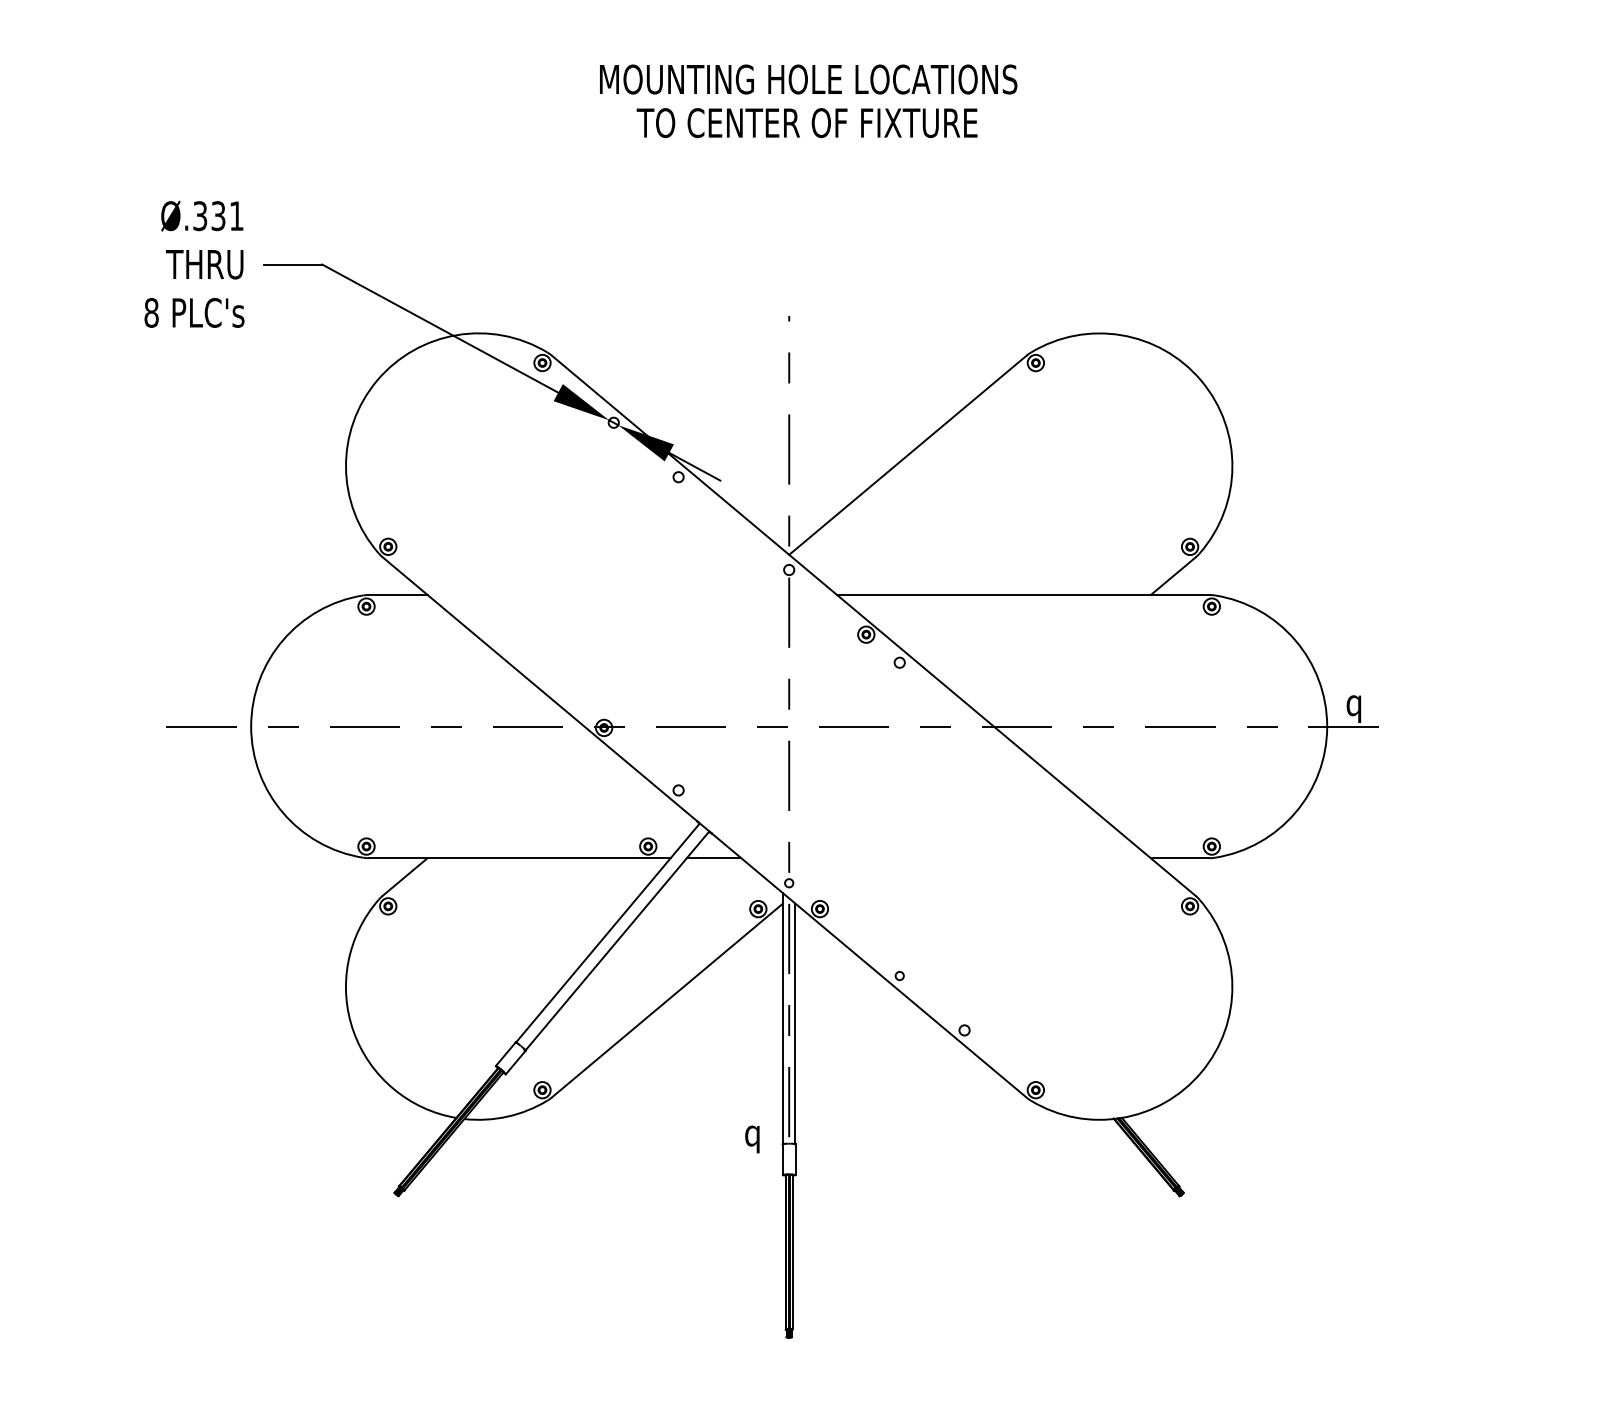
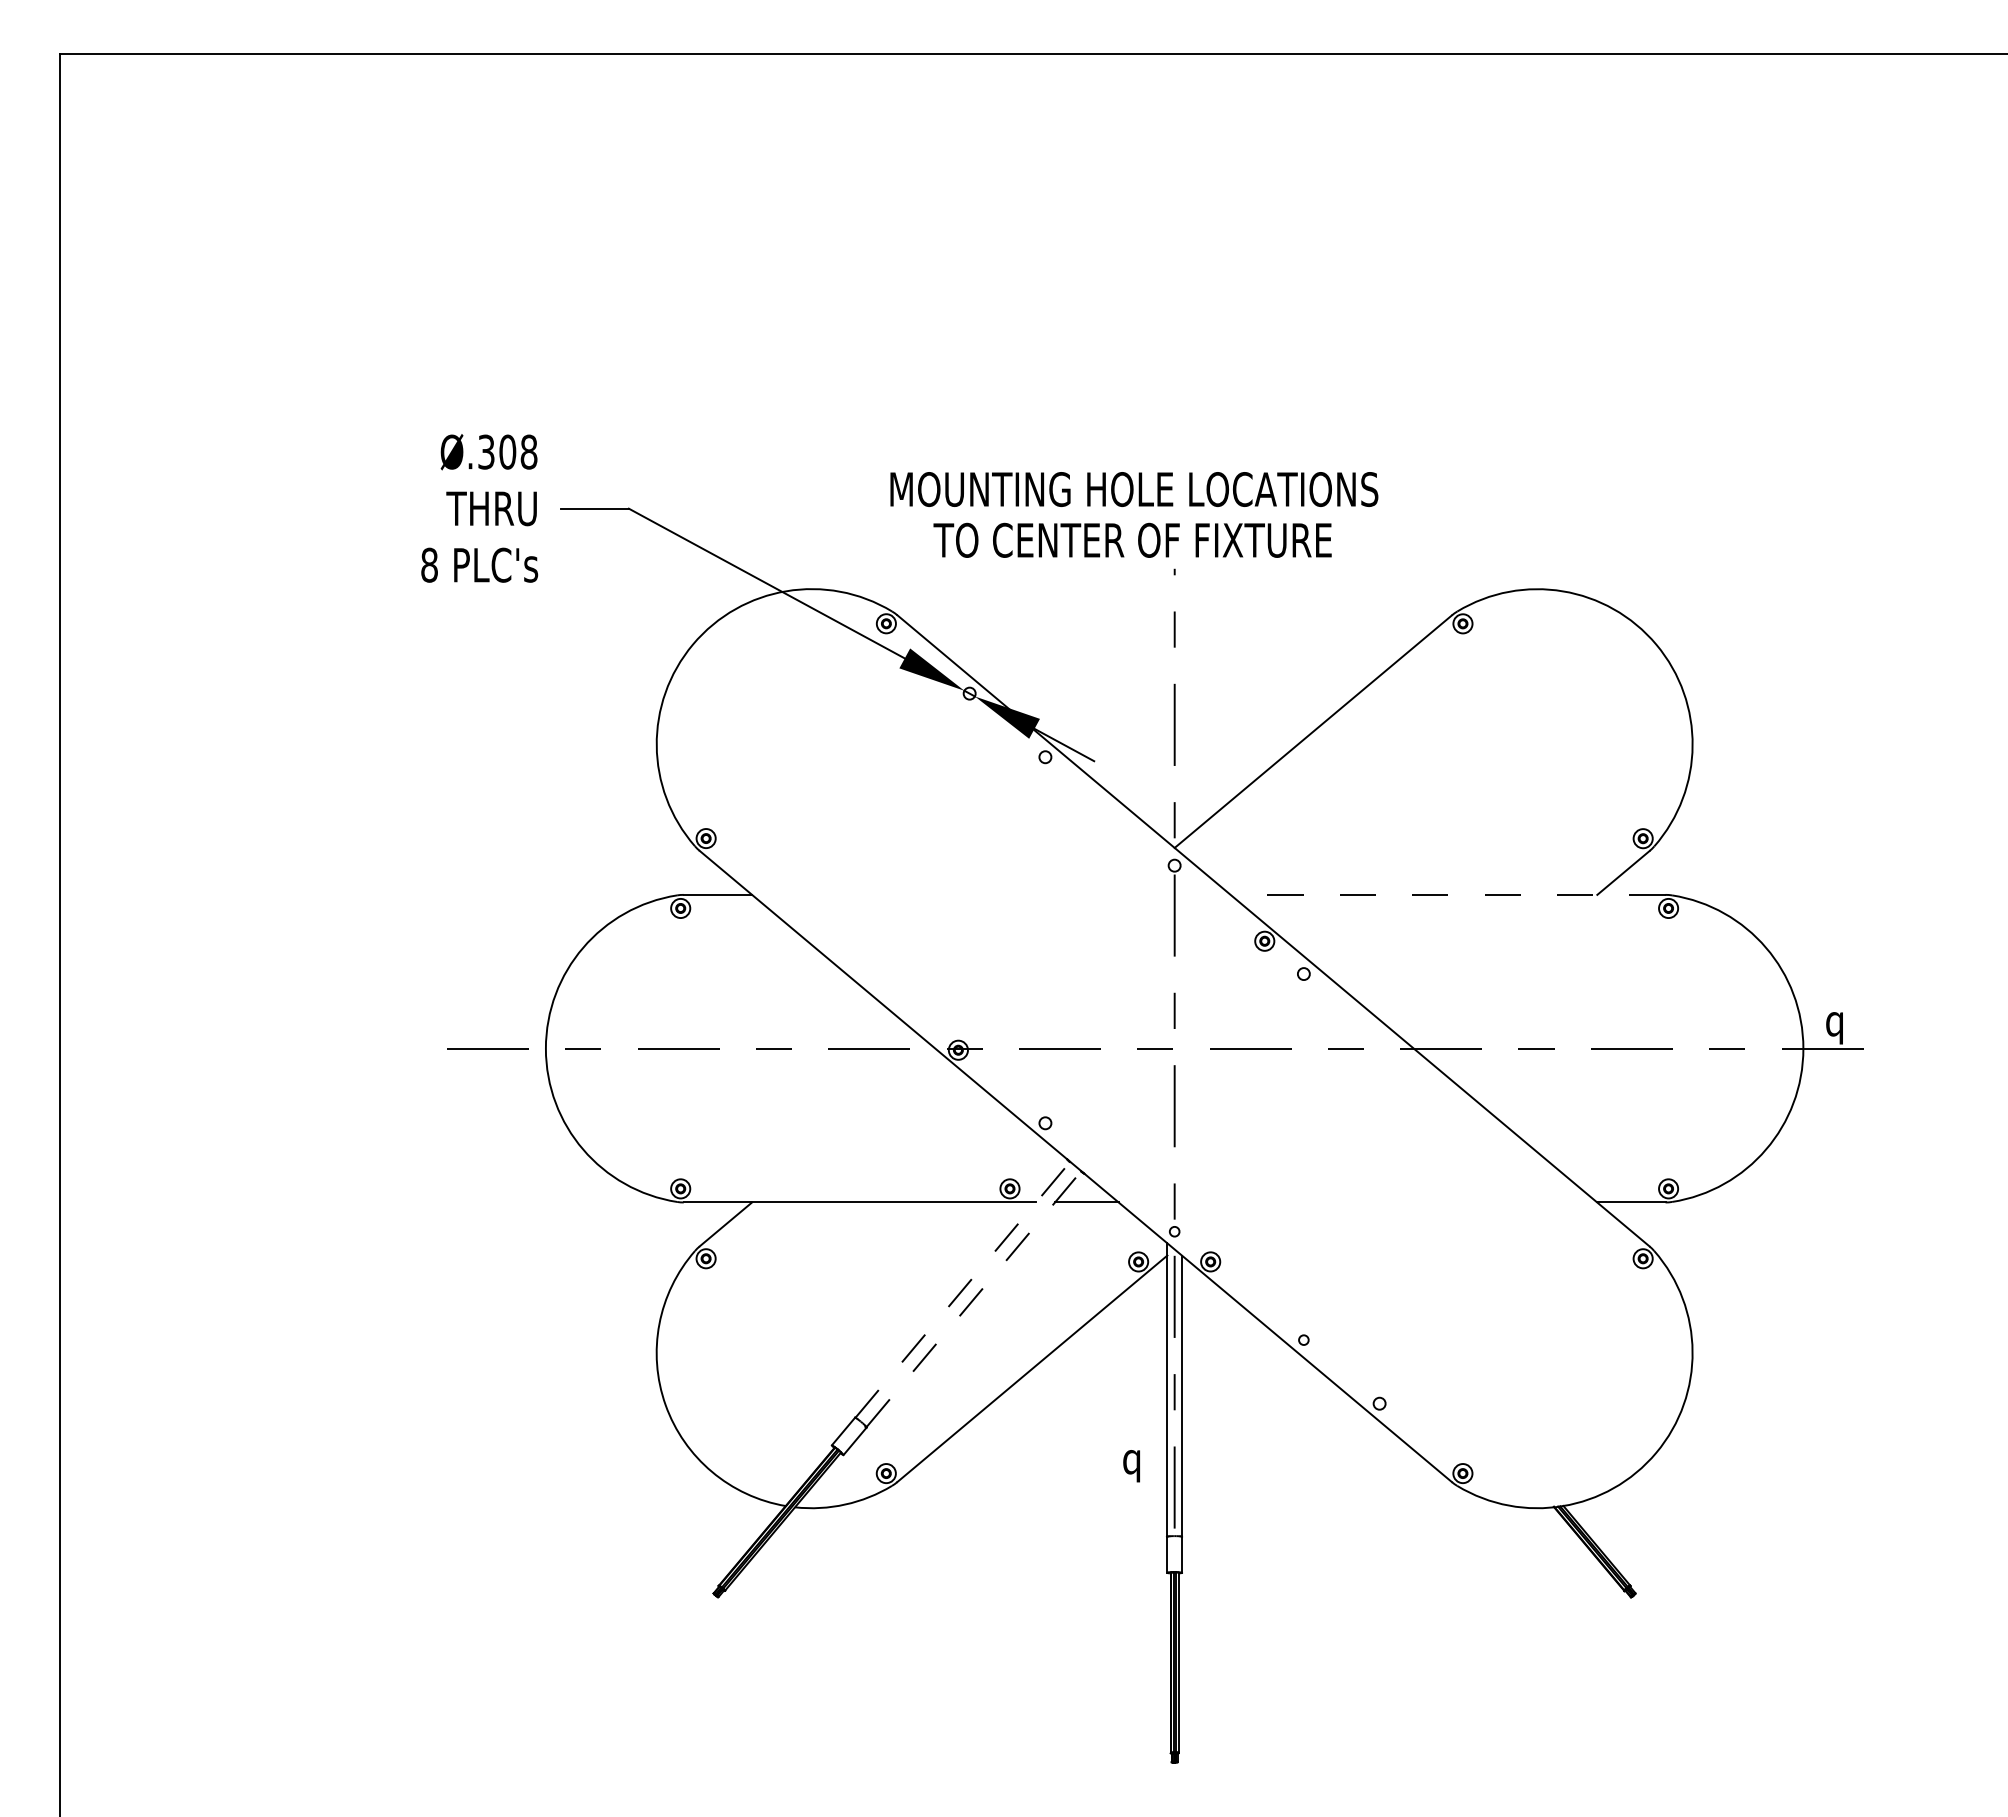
text: (808, 100) -> (1134, 514), moved
text: (227, 215) -> (518, 451), Ø.331 -> Ø.308
line: (1022, 594) -> (1447, 894), solid -> dashed
line: (608, 932) -> (963, 1289), solid -> dashed
line: (617, 940) -> (974, 1298), solid -> dashed
text: (752, 1139) -> (1131, 1466), moved

